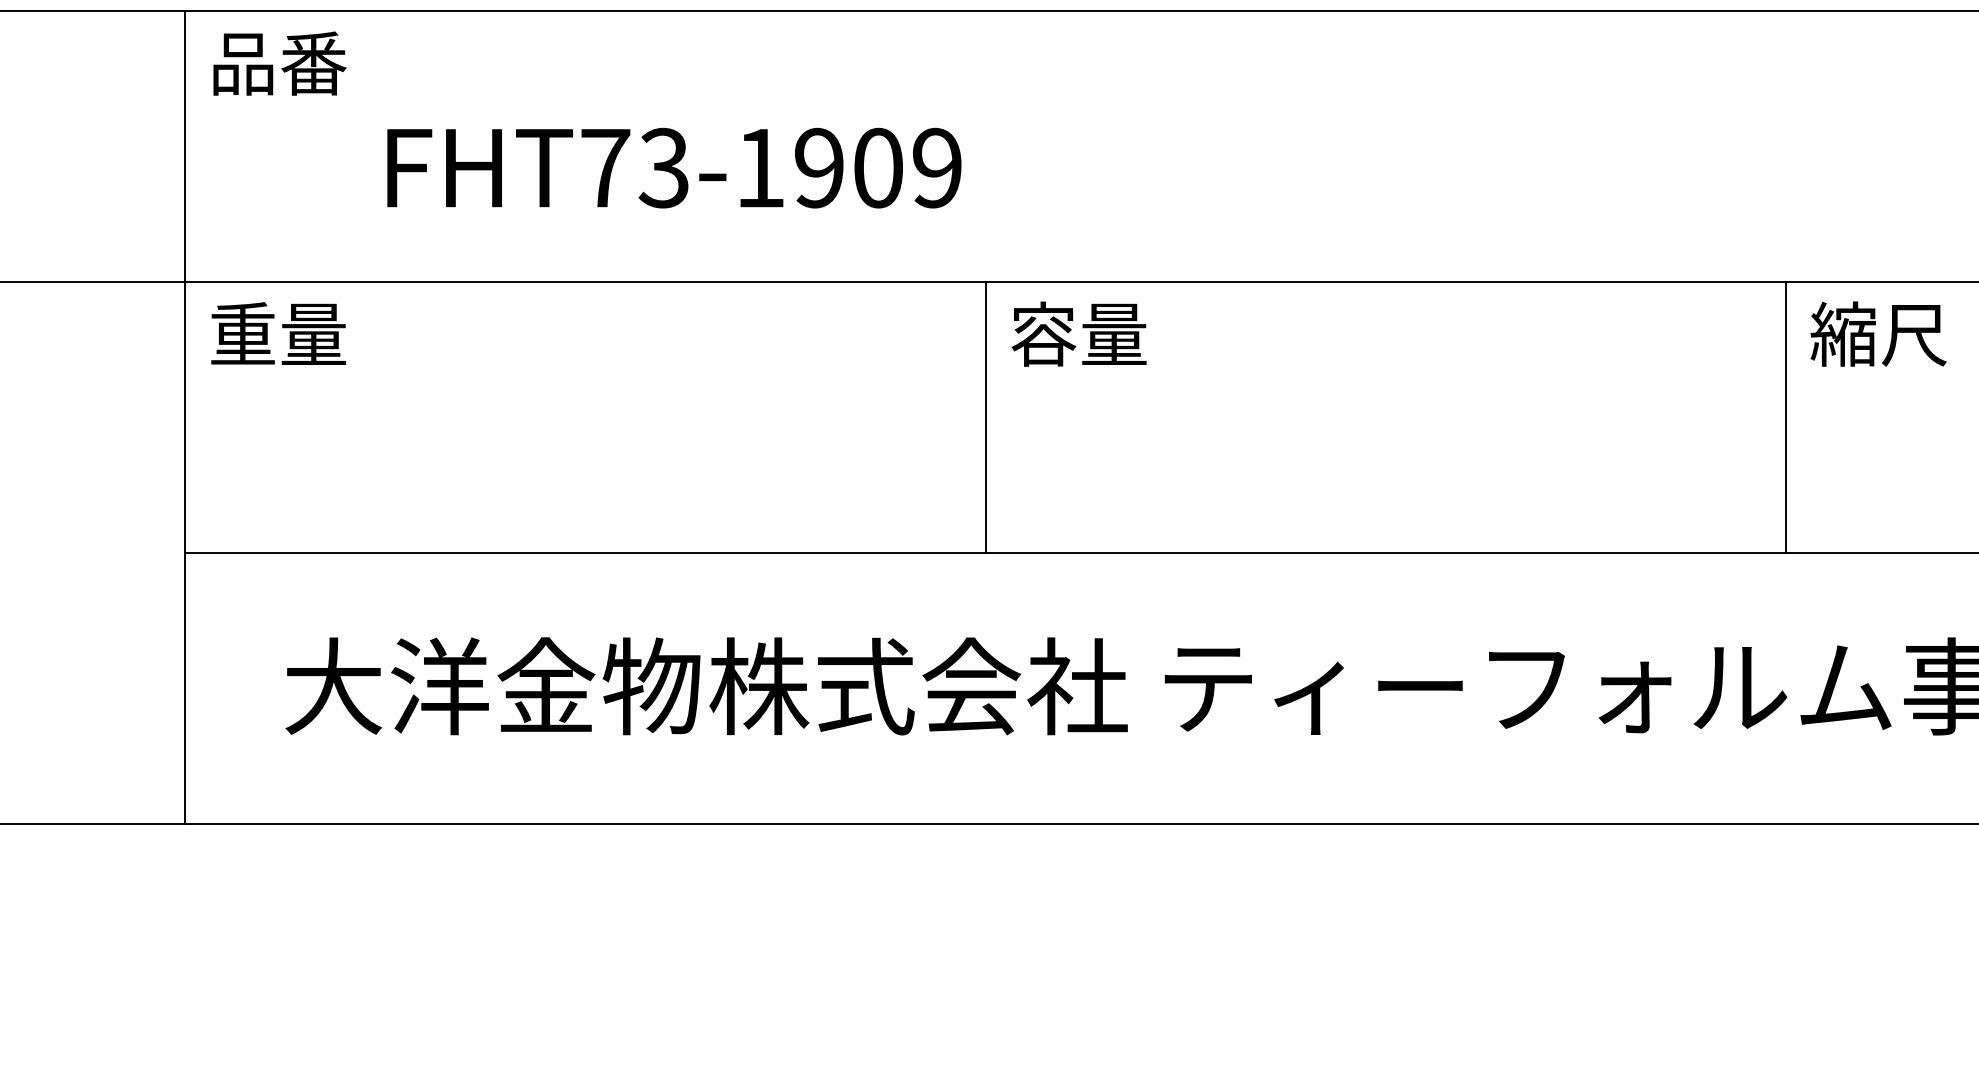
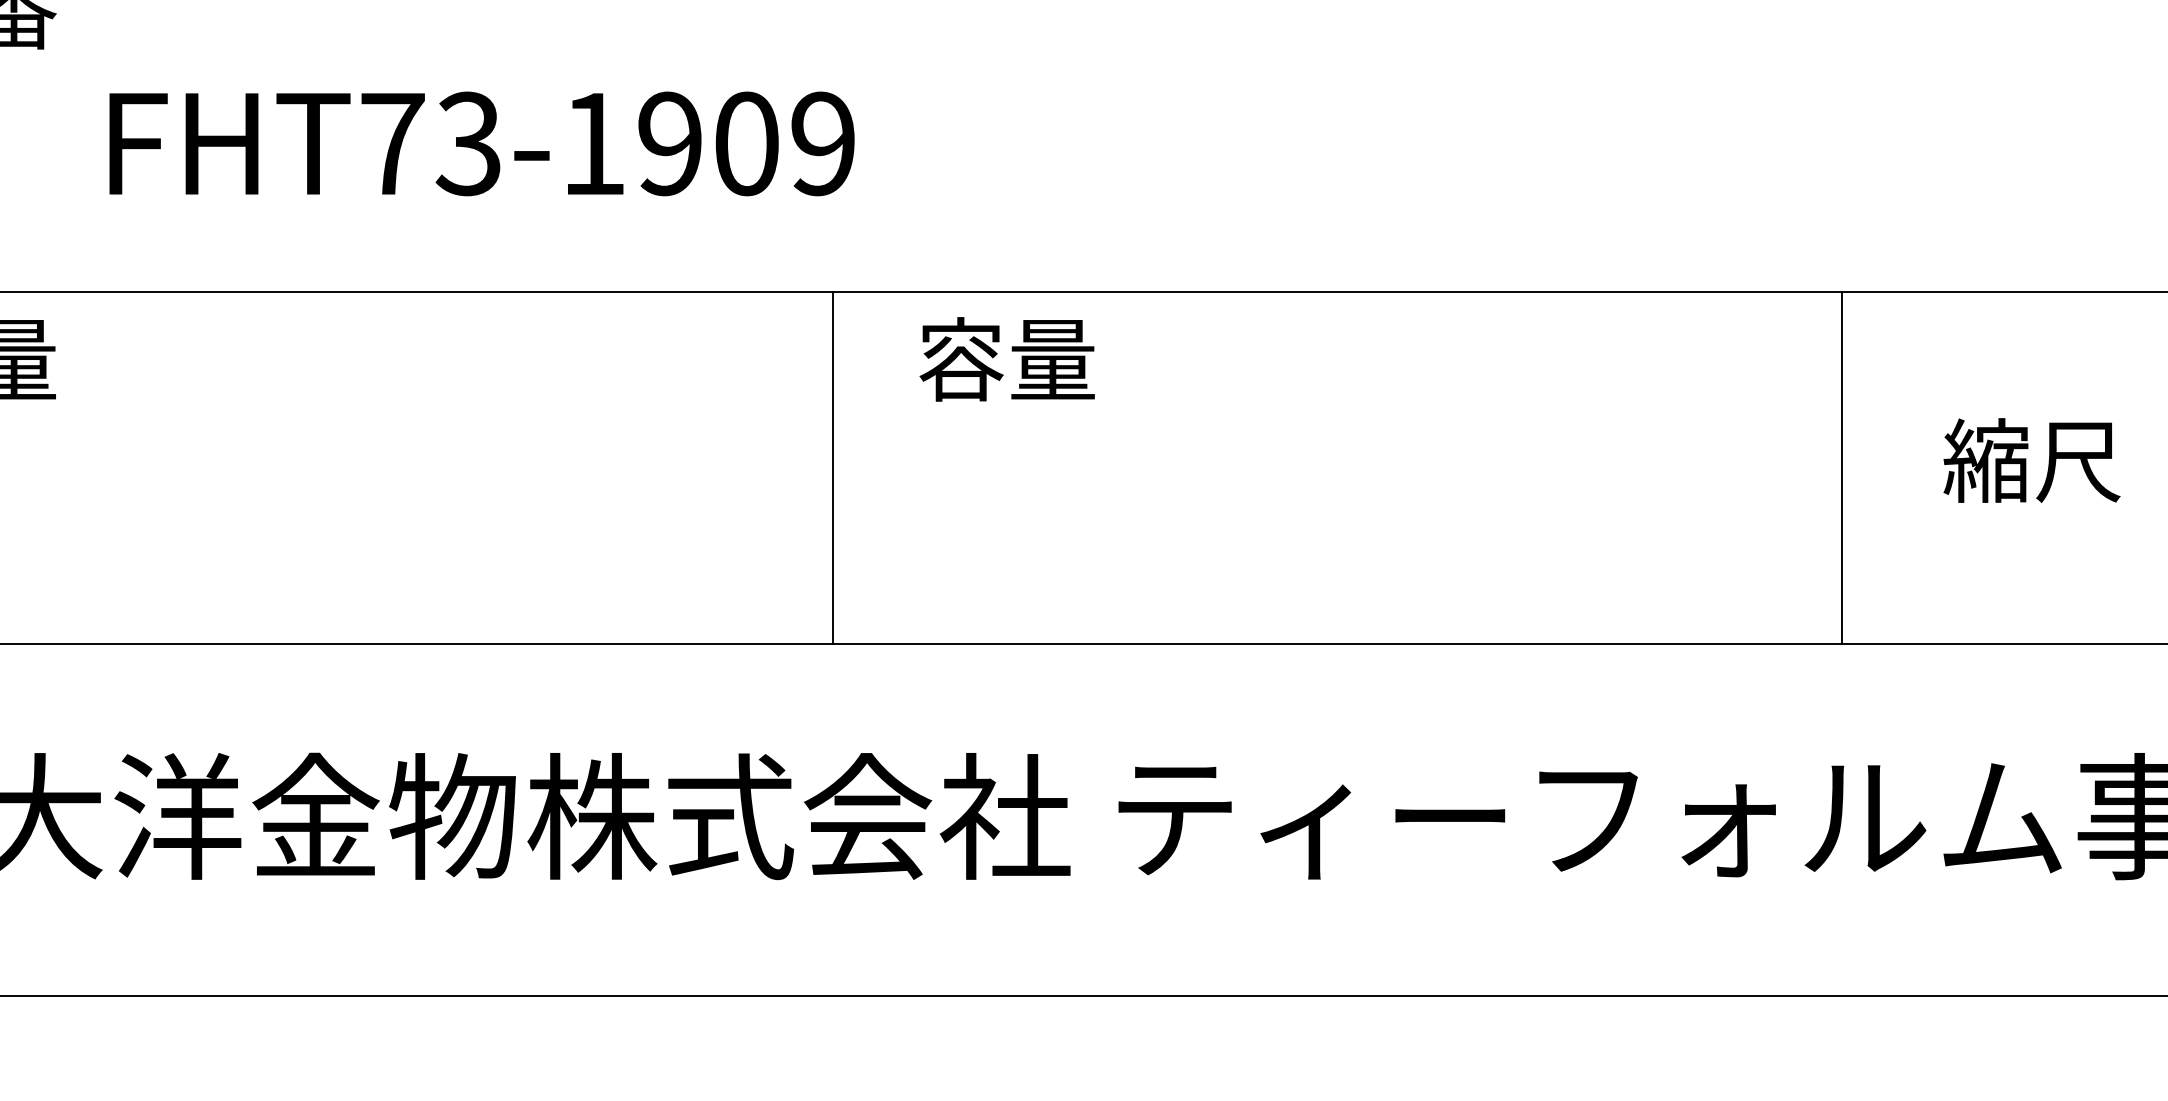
text: (1878, 333) -> (2031, 459), moved
line: (985, 417) -> (832, 467), moved
line: (1786, 417) -> (1842, 467), moved

